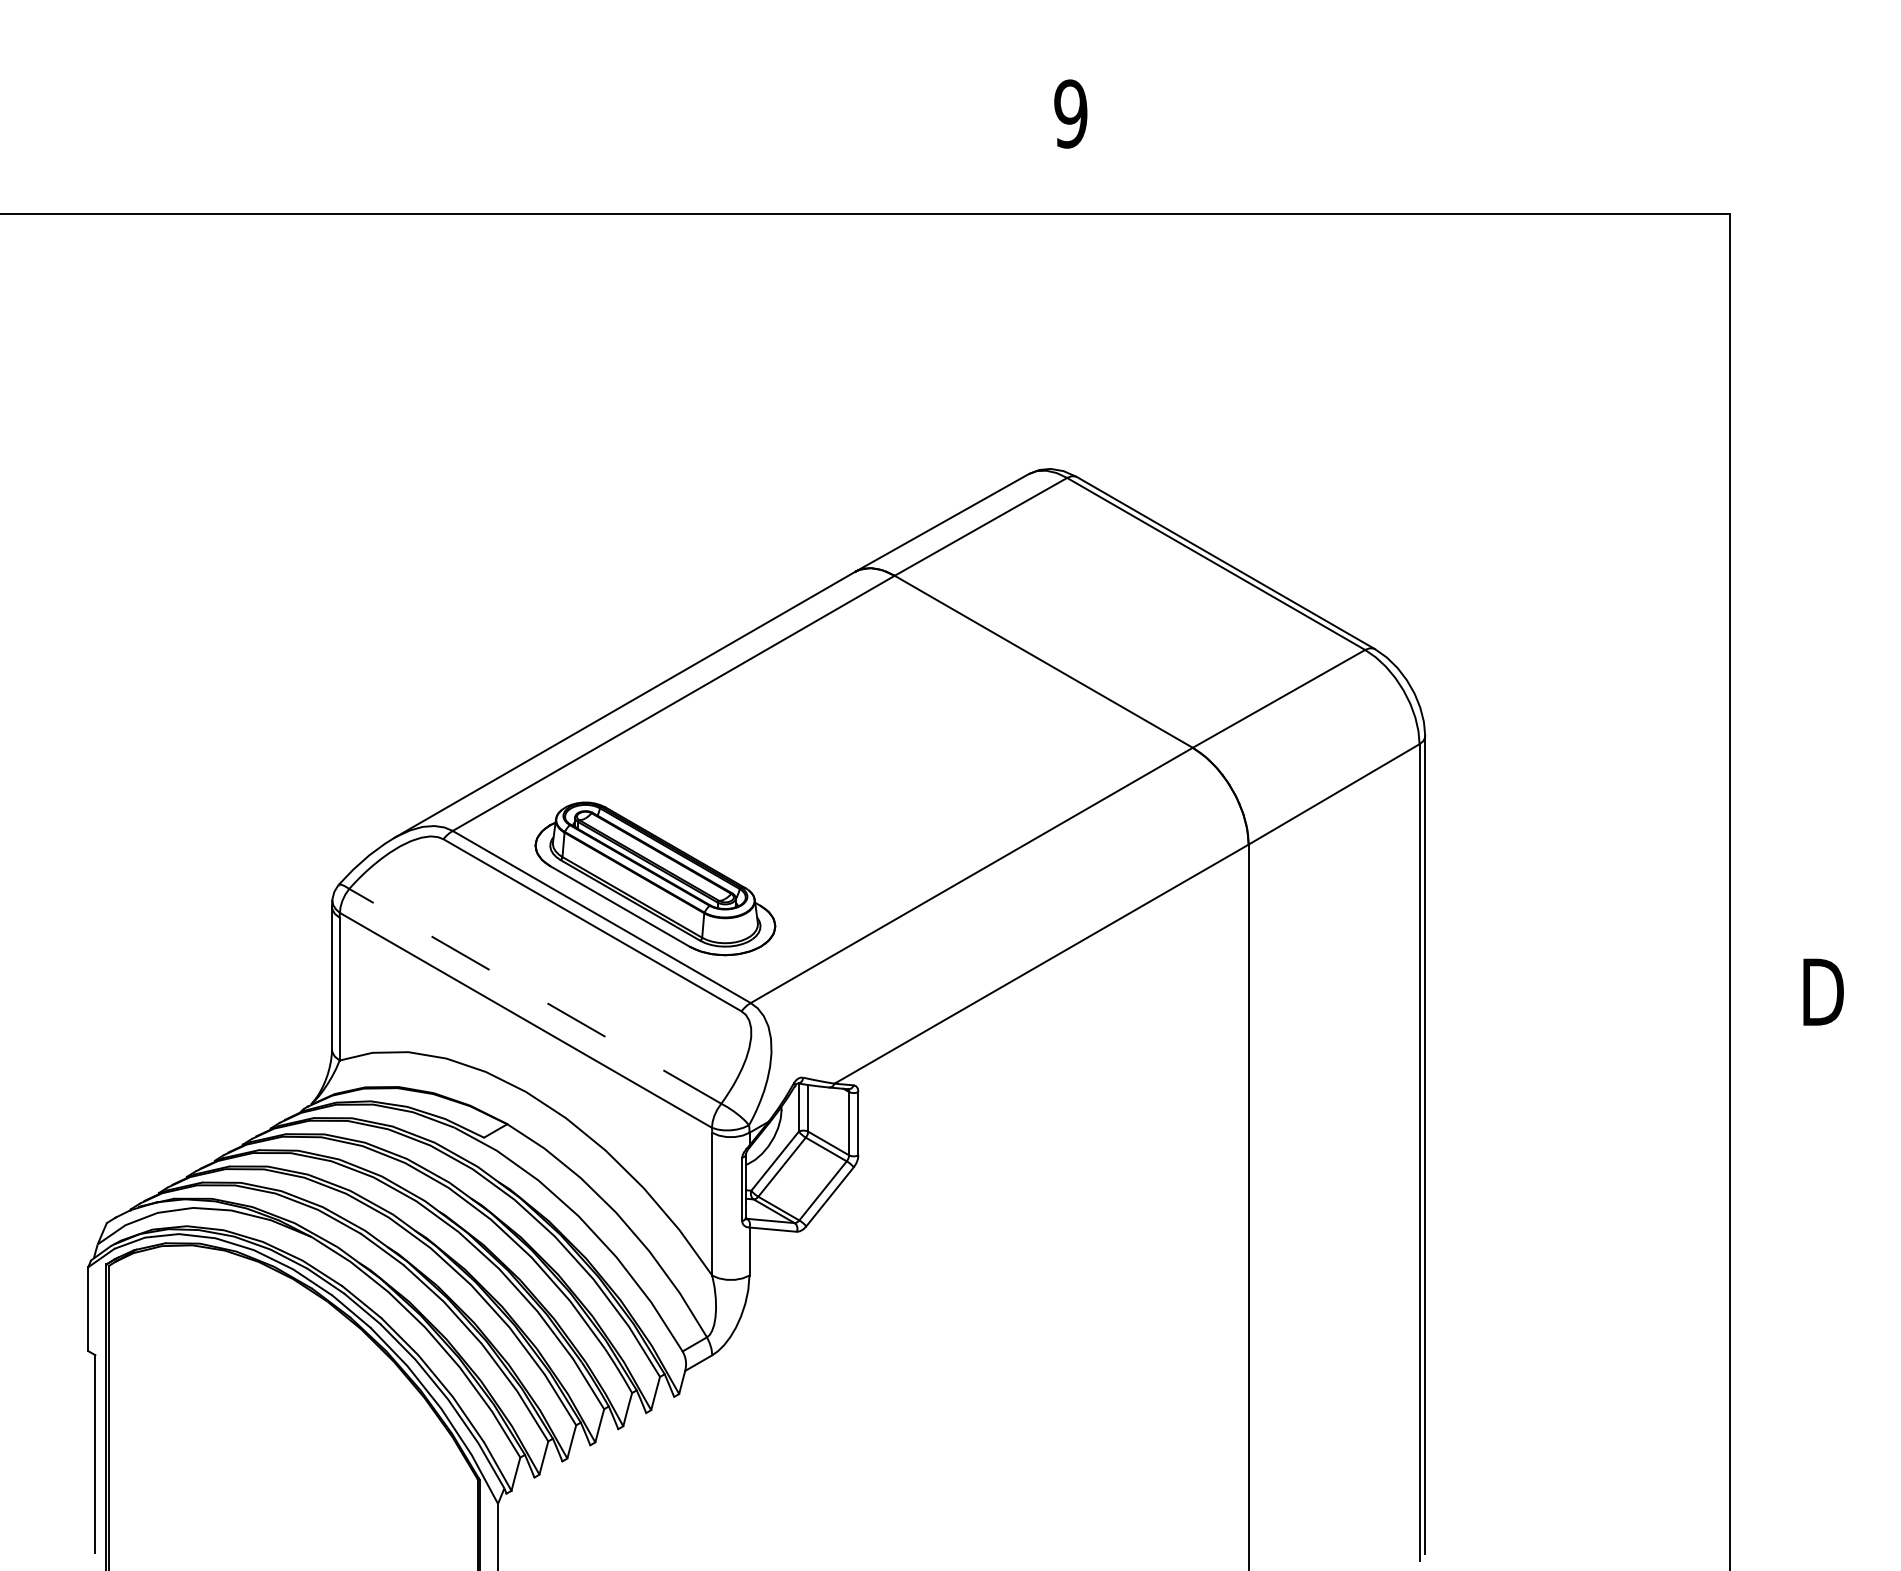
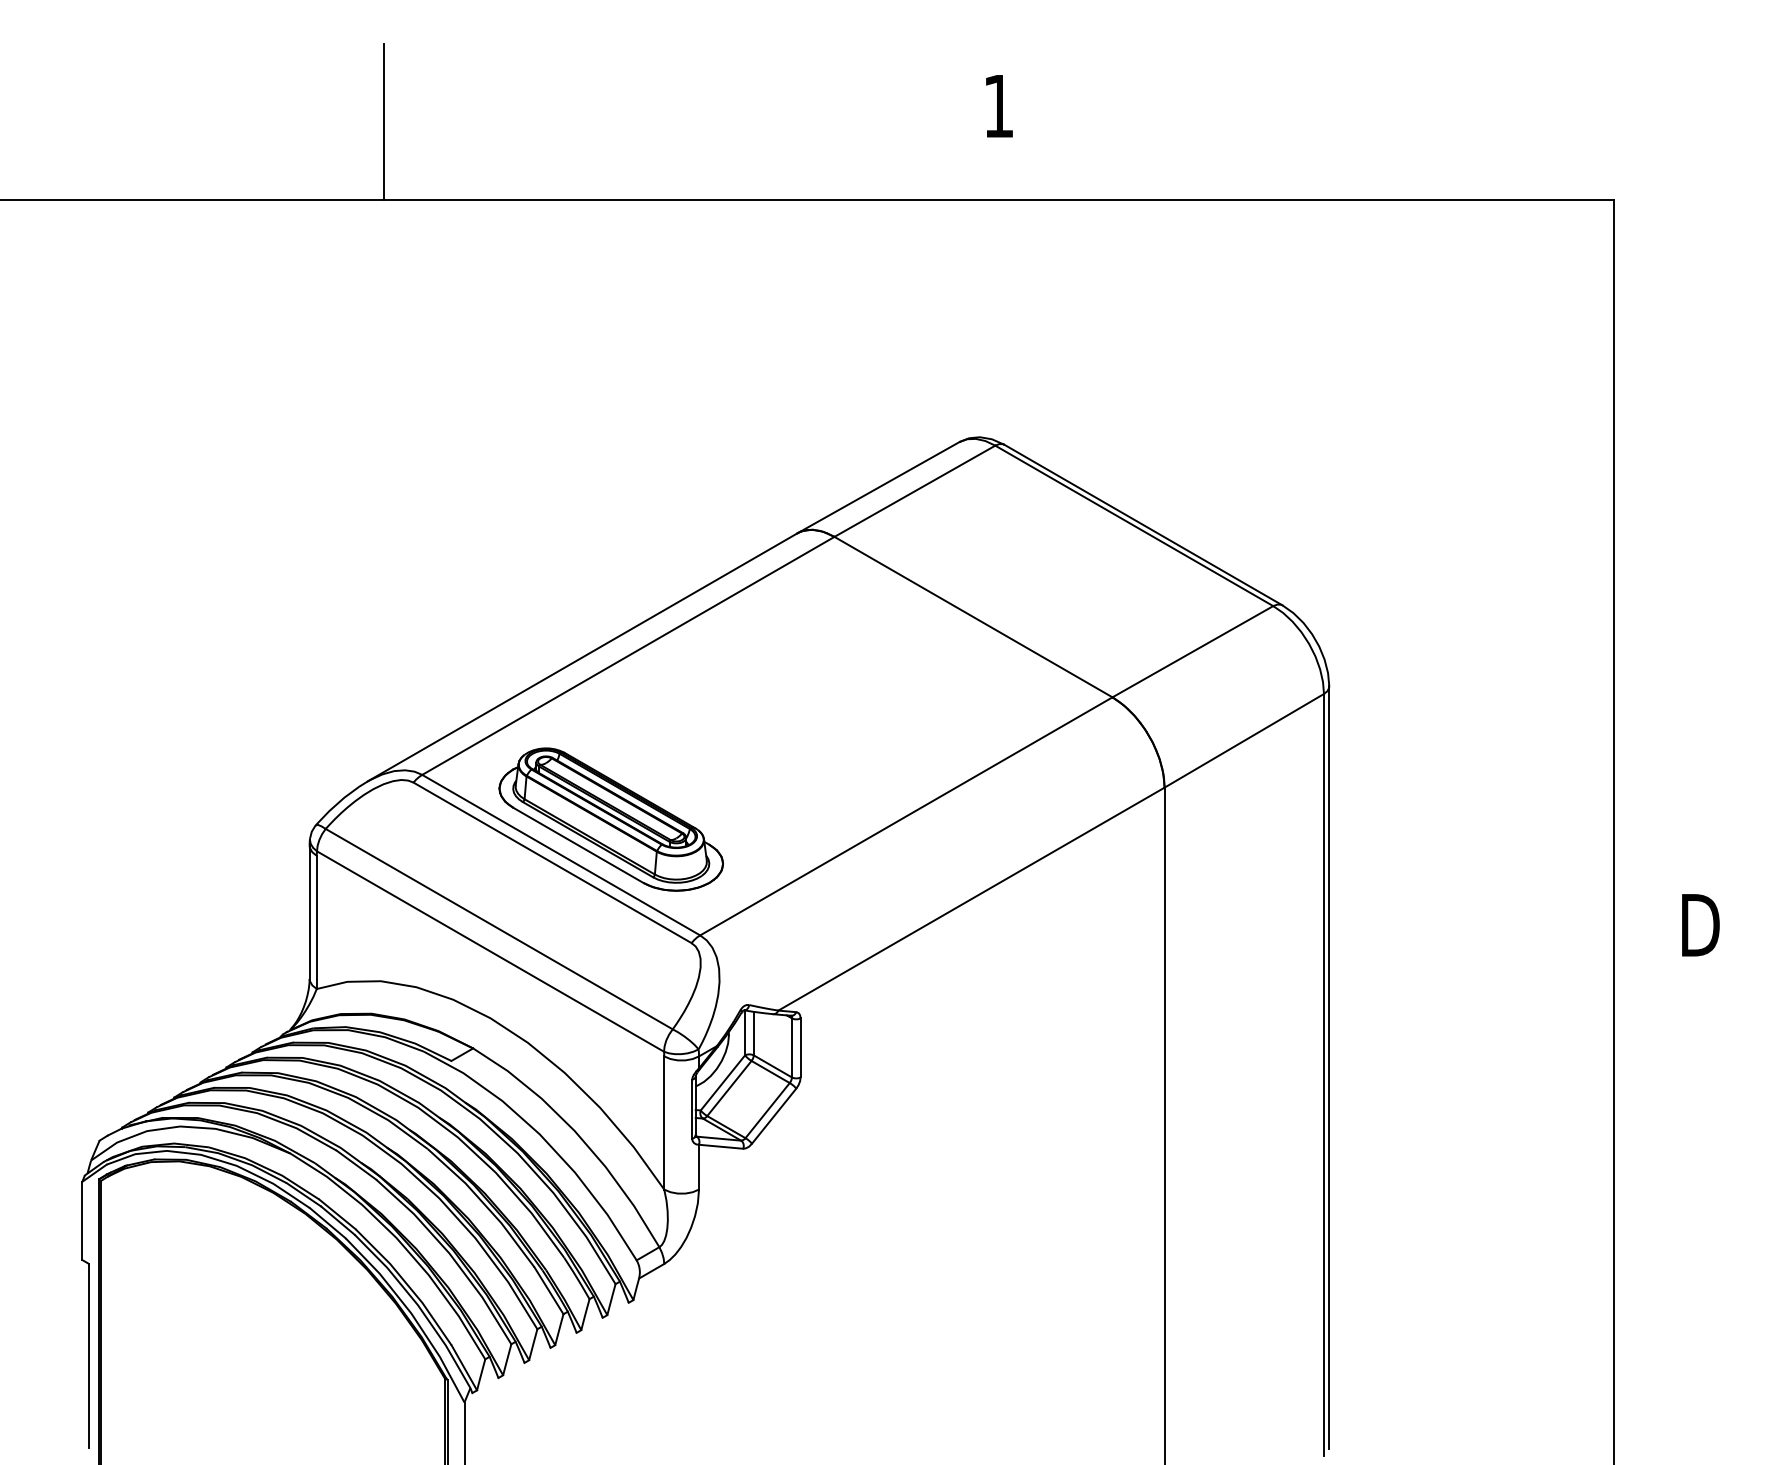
text: (1070, 113) -> (998, 105), 9 -> 1
line: (412, 130) -> (384, 121), added
line: (535, 996) -> (499, 929), dashed -> solid

